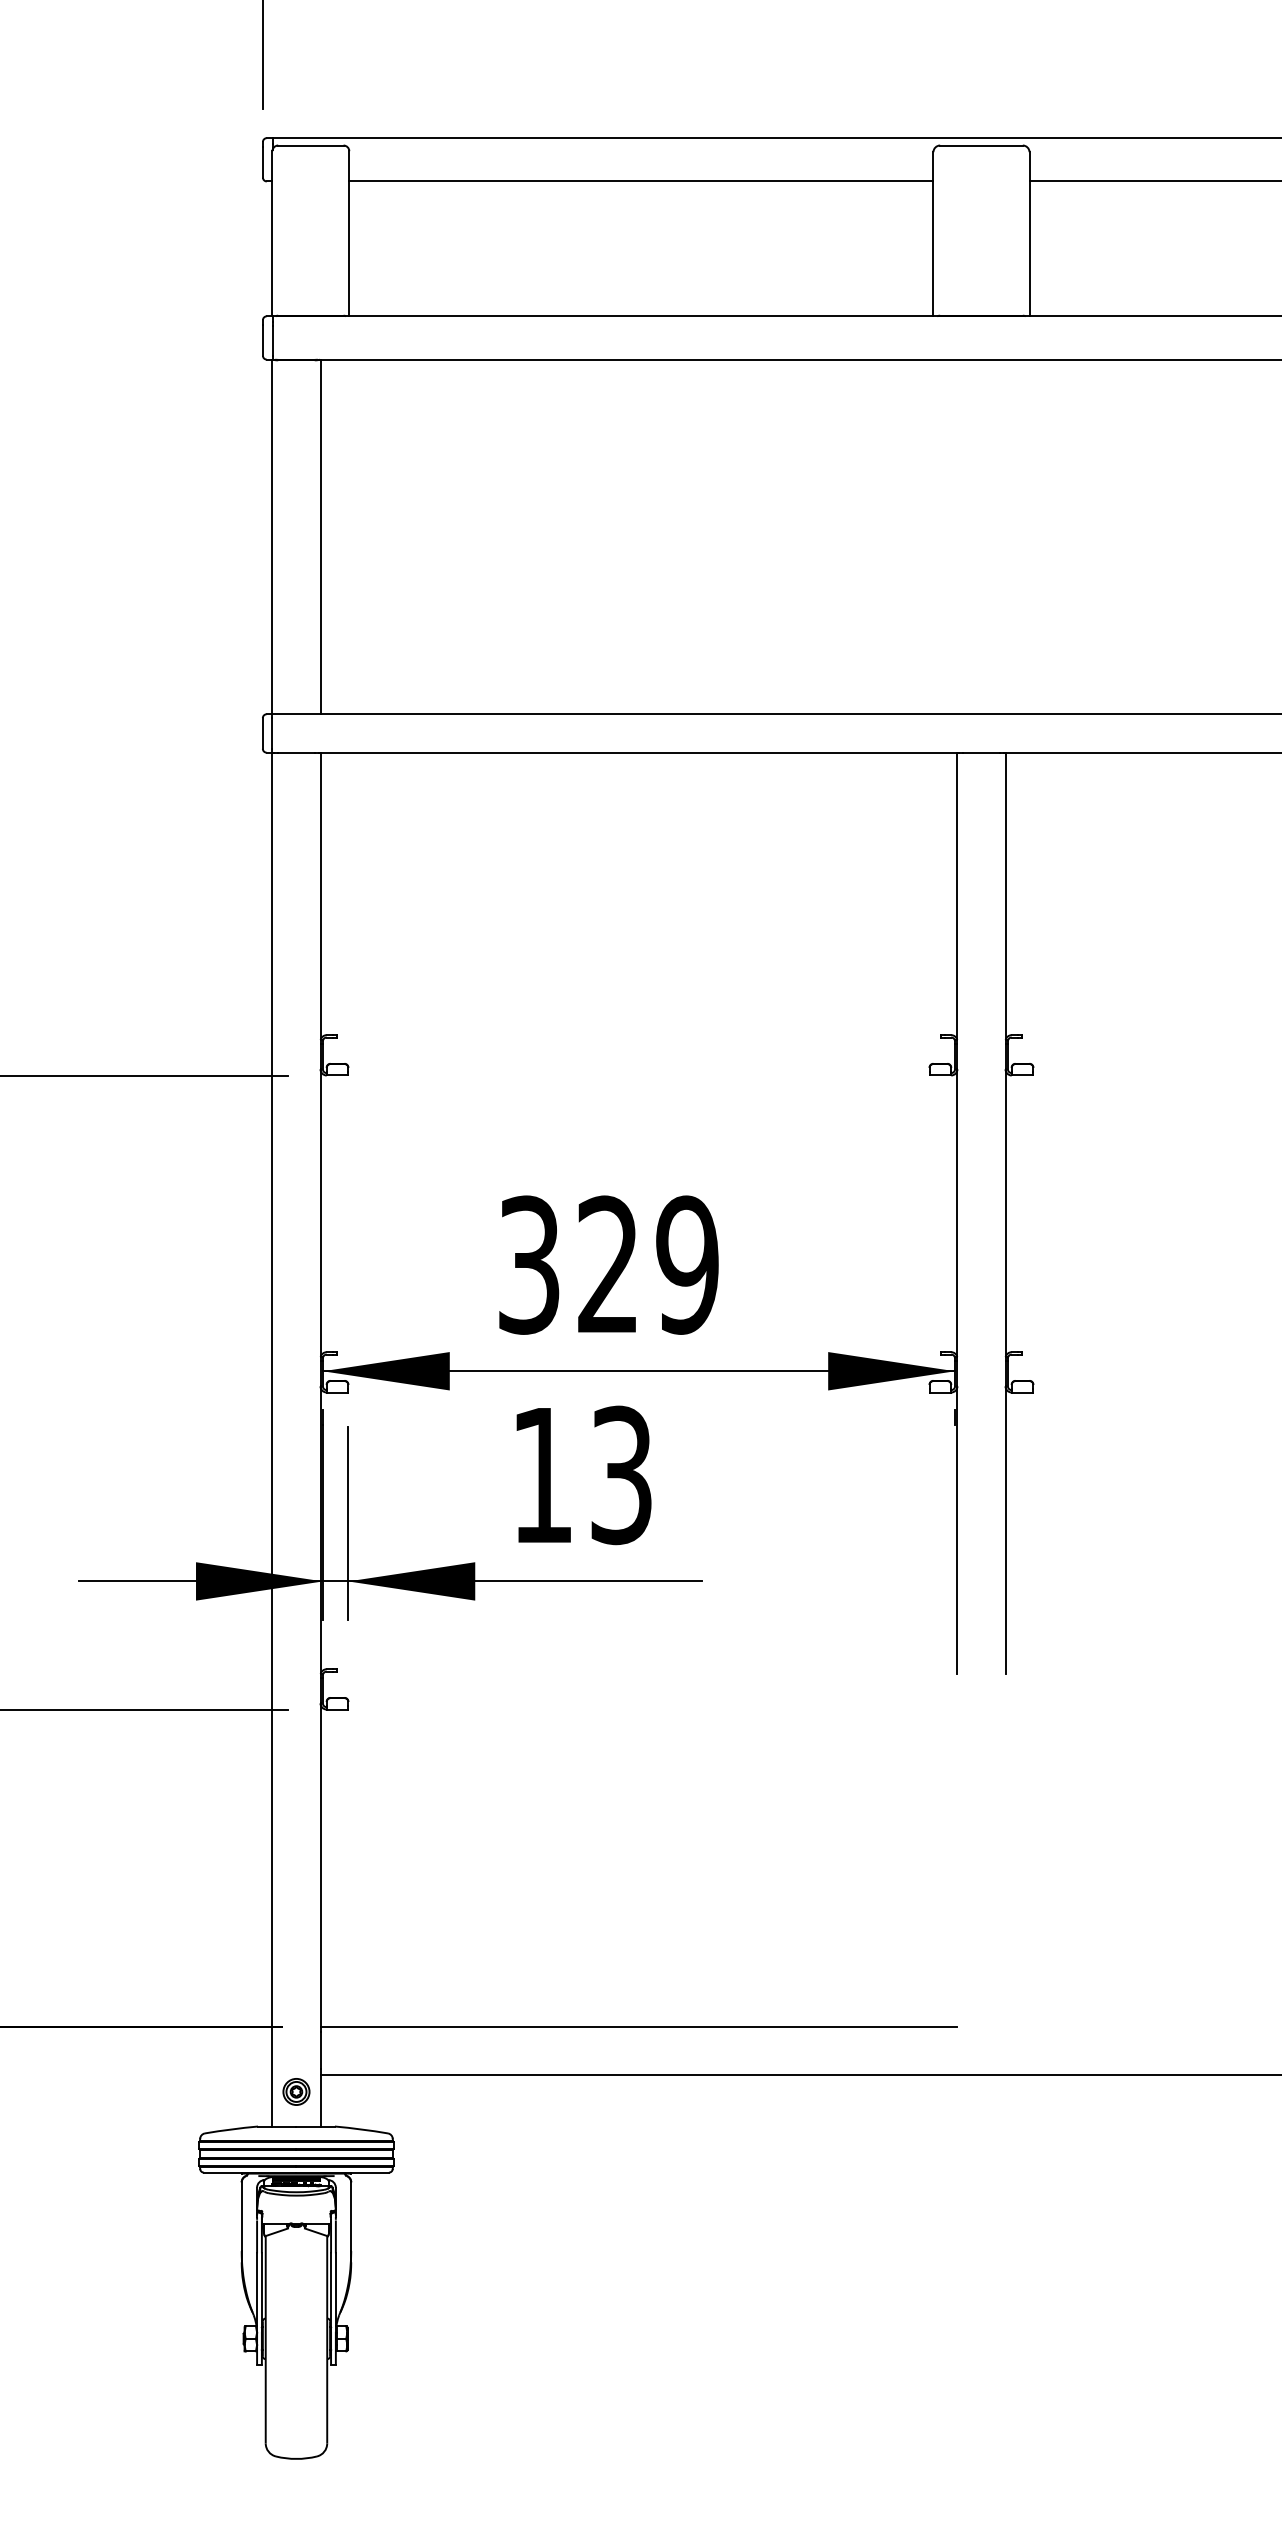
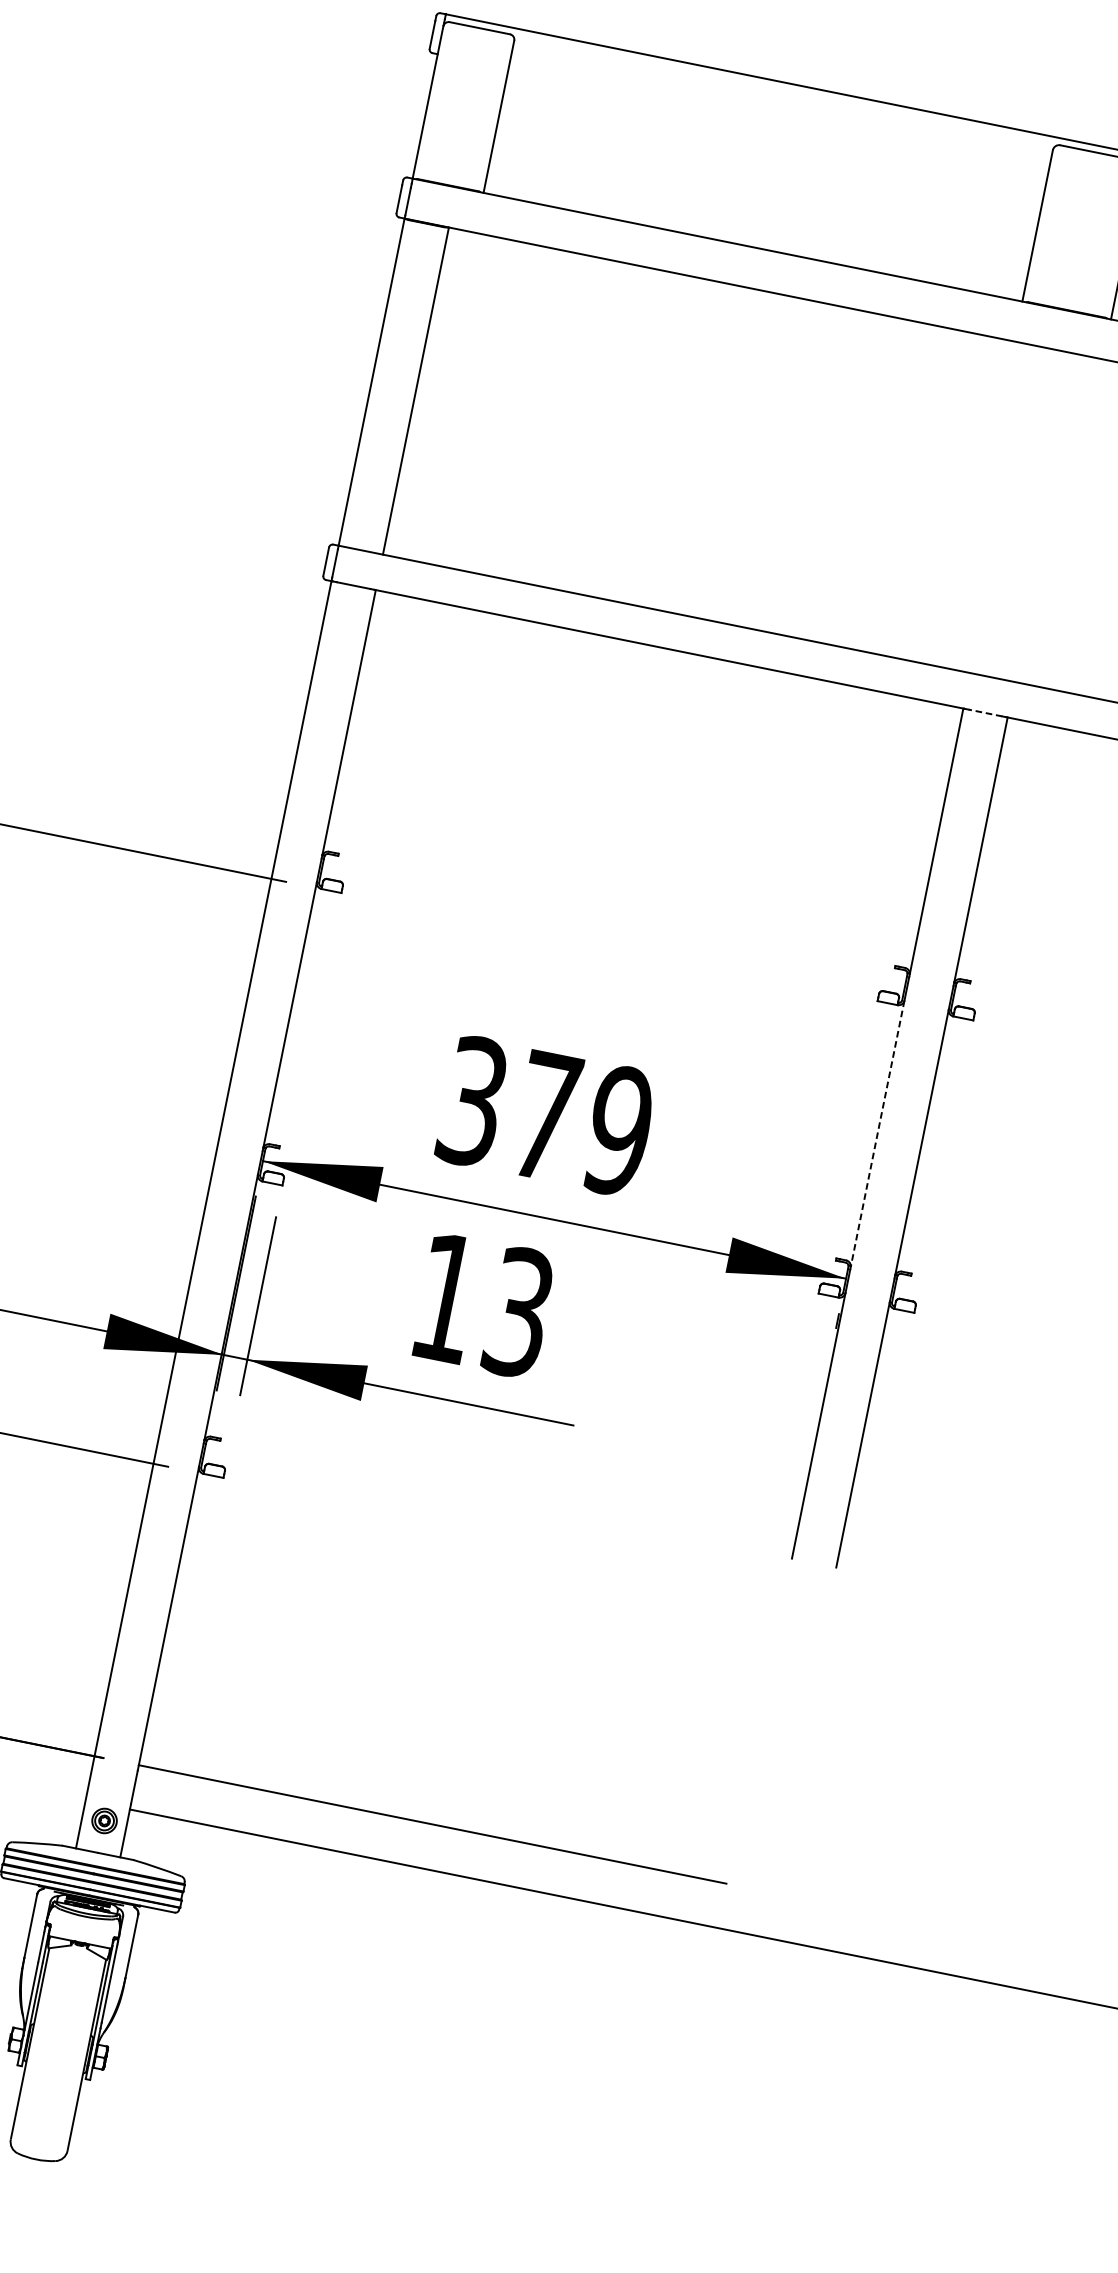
line: (641, 181) -> (778, 122), removed
line: (980, 752) -> (984, 712), solid -> dashed
line: (957, 1213) -> (877, 1133), solid -> dashed
text: (607, 1263) -> (545, 1114), 329 -> 379

